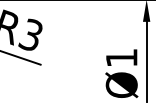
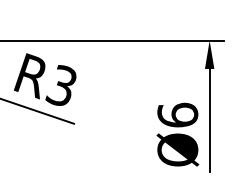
text: (121, 57) -> (177, 114), Ø1 -> Ø6

